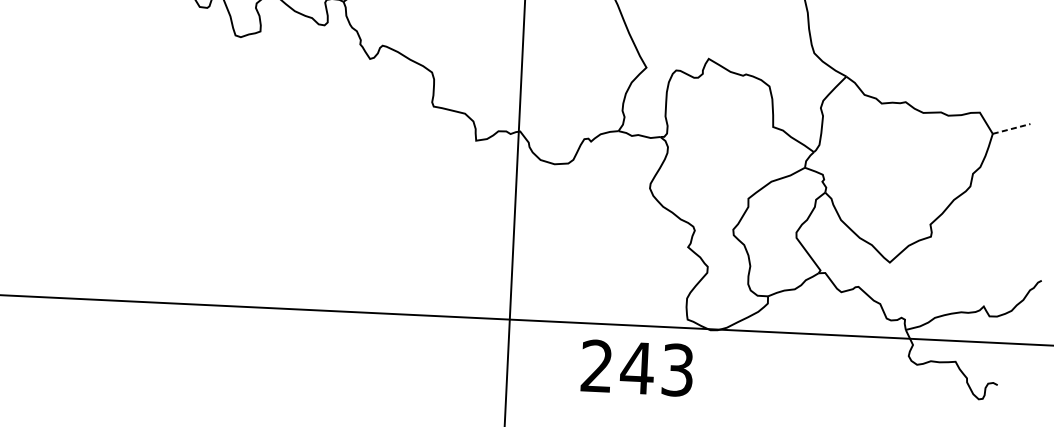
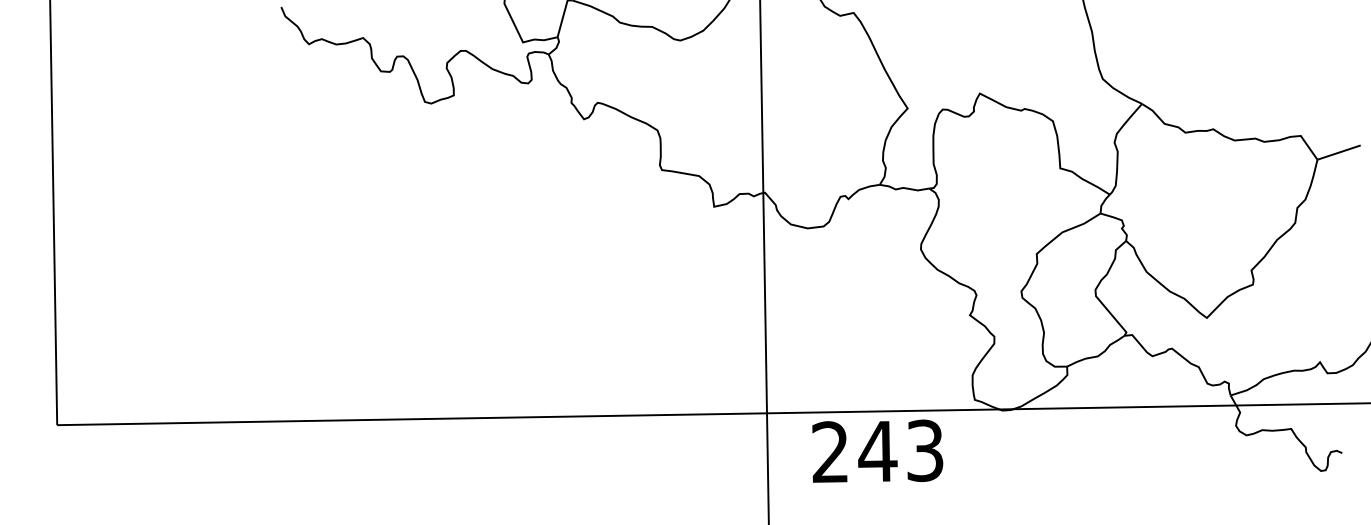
line: (1011, 128) -> (1339, 152), dashed -> solid
text: (637, 367) -> (877, 450), moved

